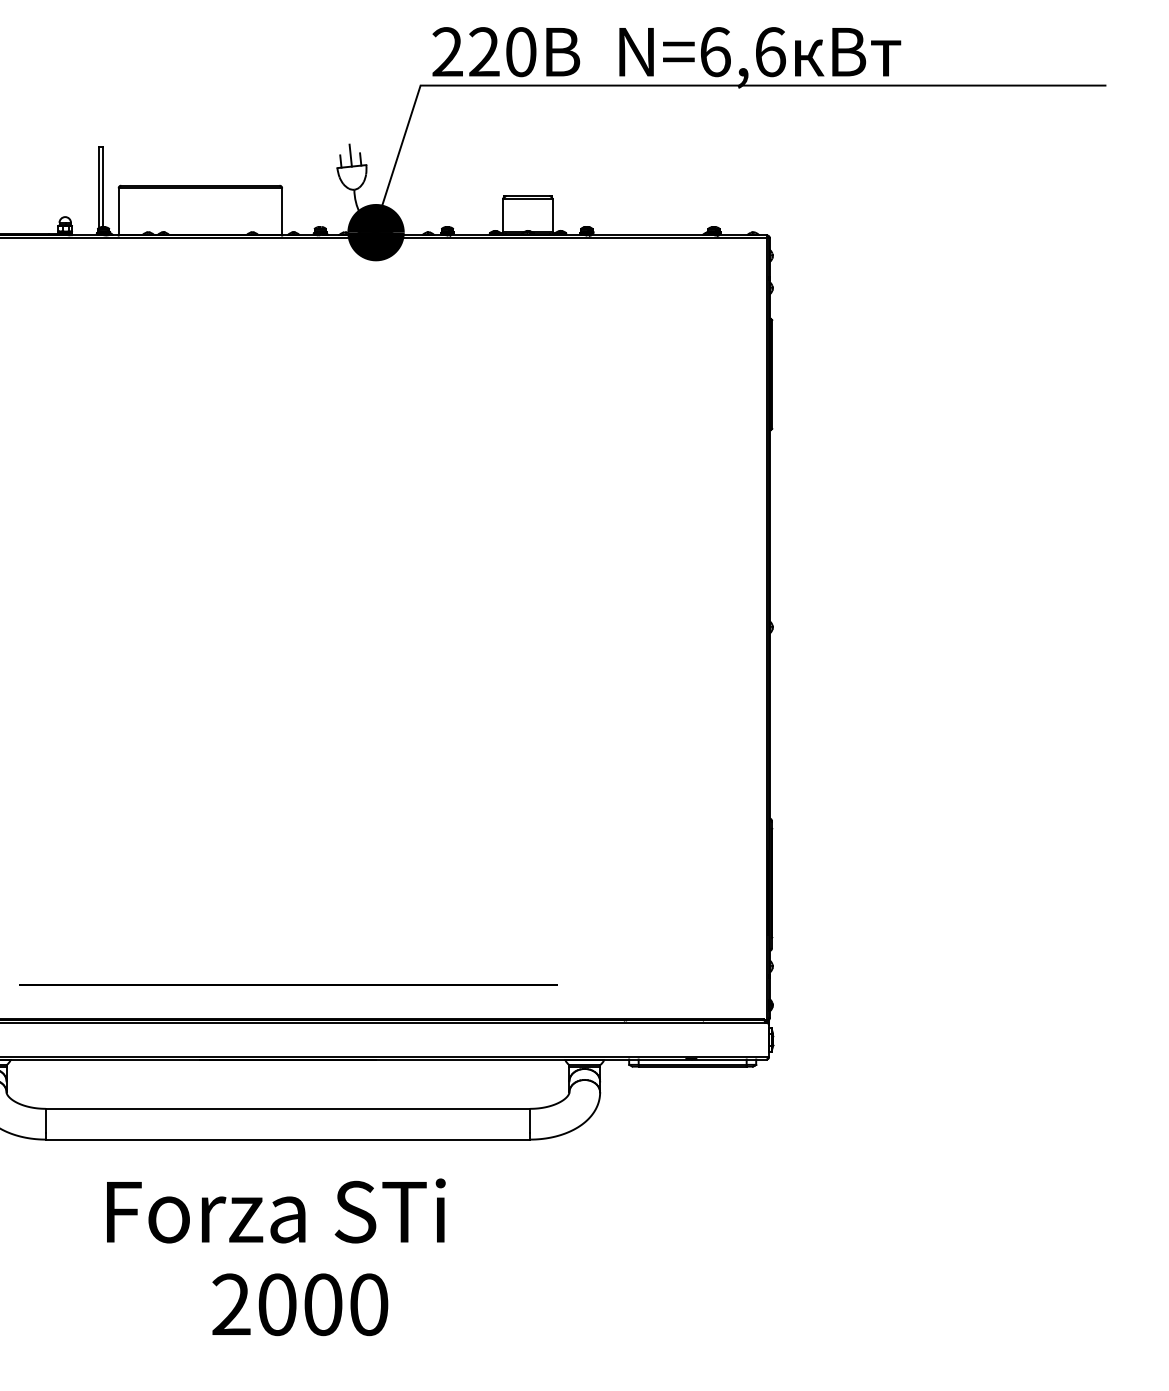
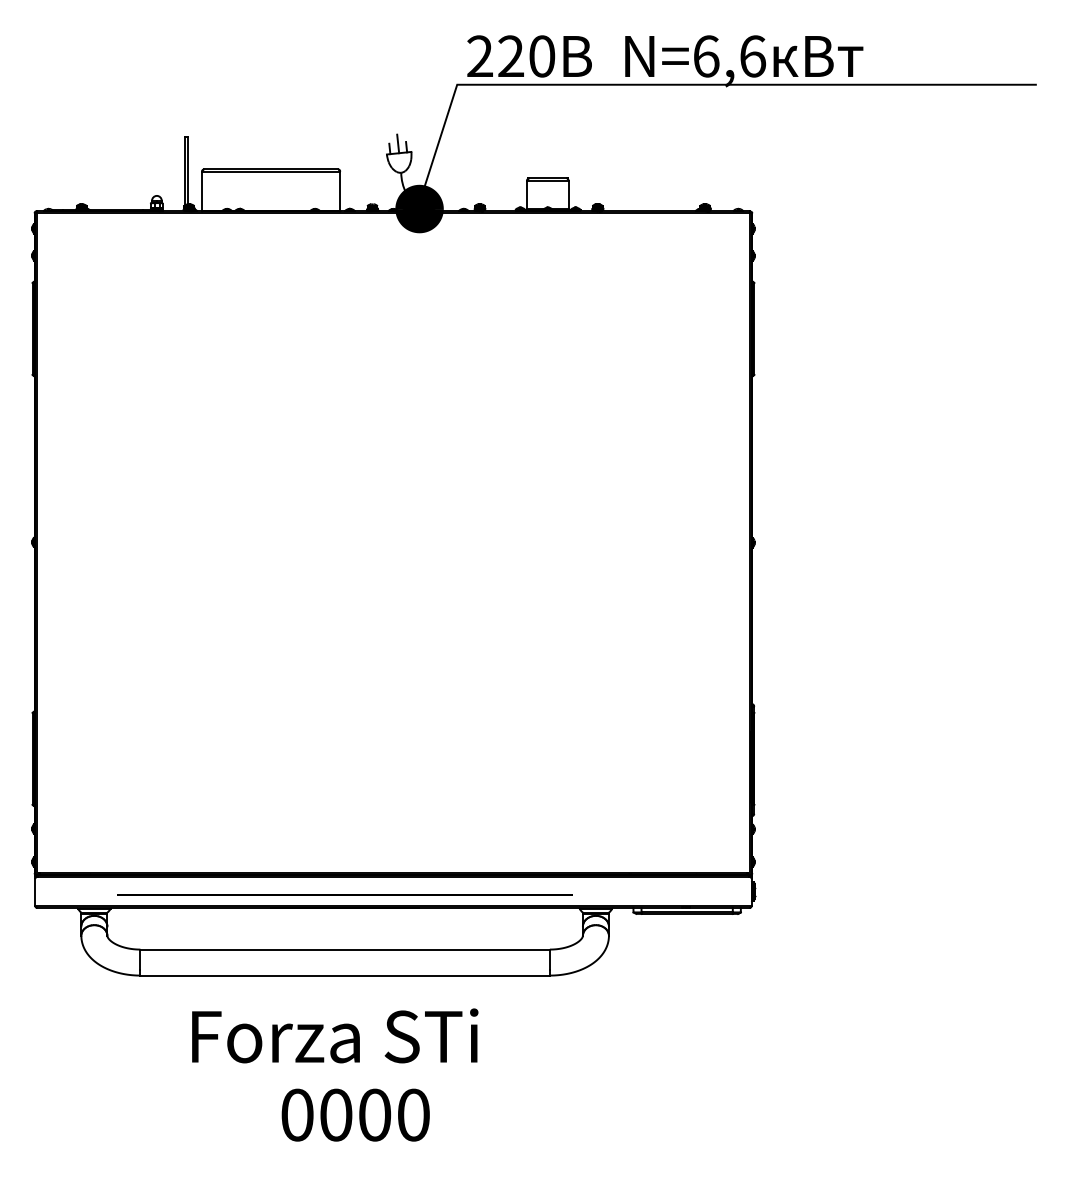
line: (287, 984) -> (344, 894), moved
text: (231, 1303) -> (297, 1114), 2000 -> 0000

